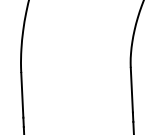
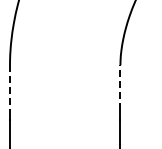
line: (131, 89) -> (120, 87), solid -> dashed
line: (22, 95) -> (10, 87), solid -> dashed

